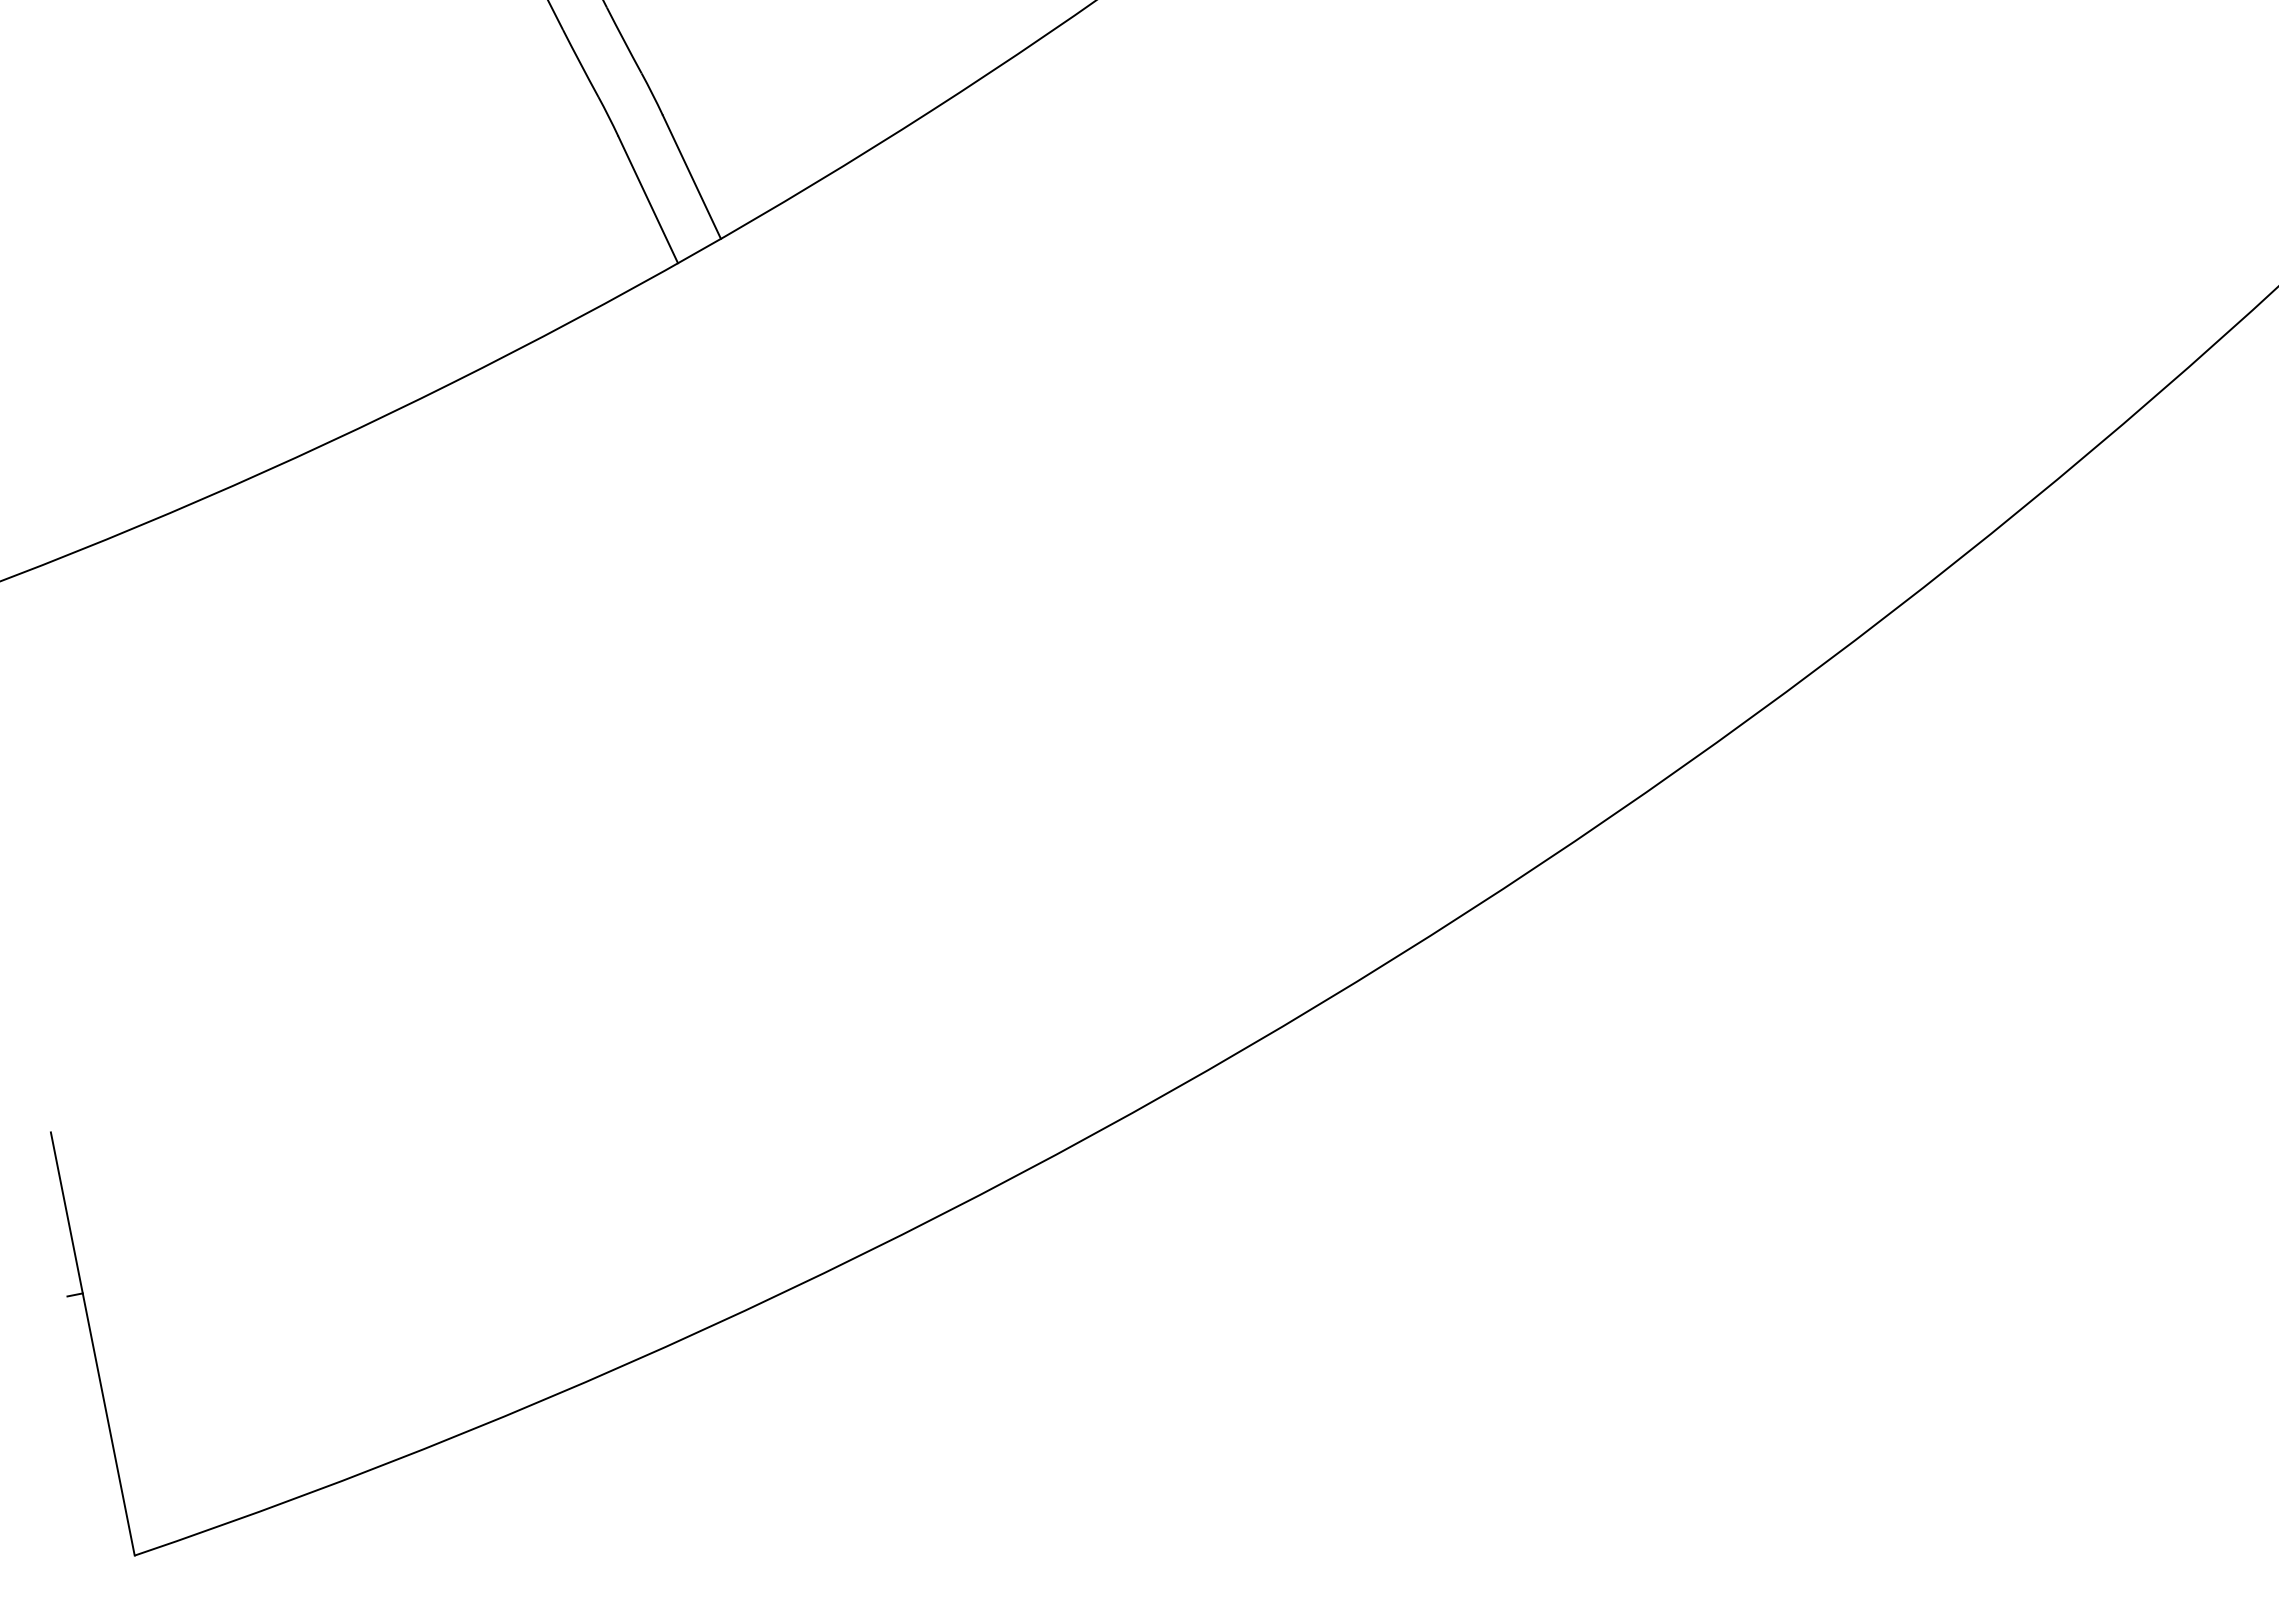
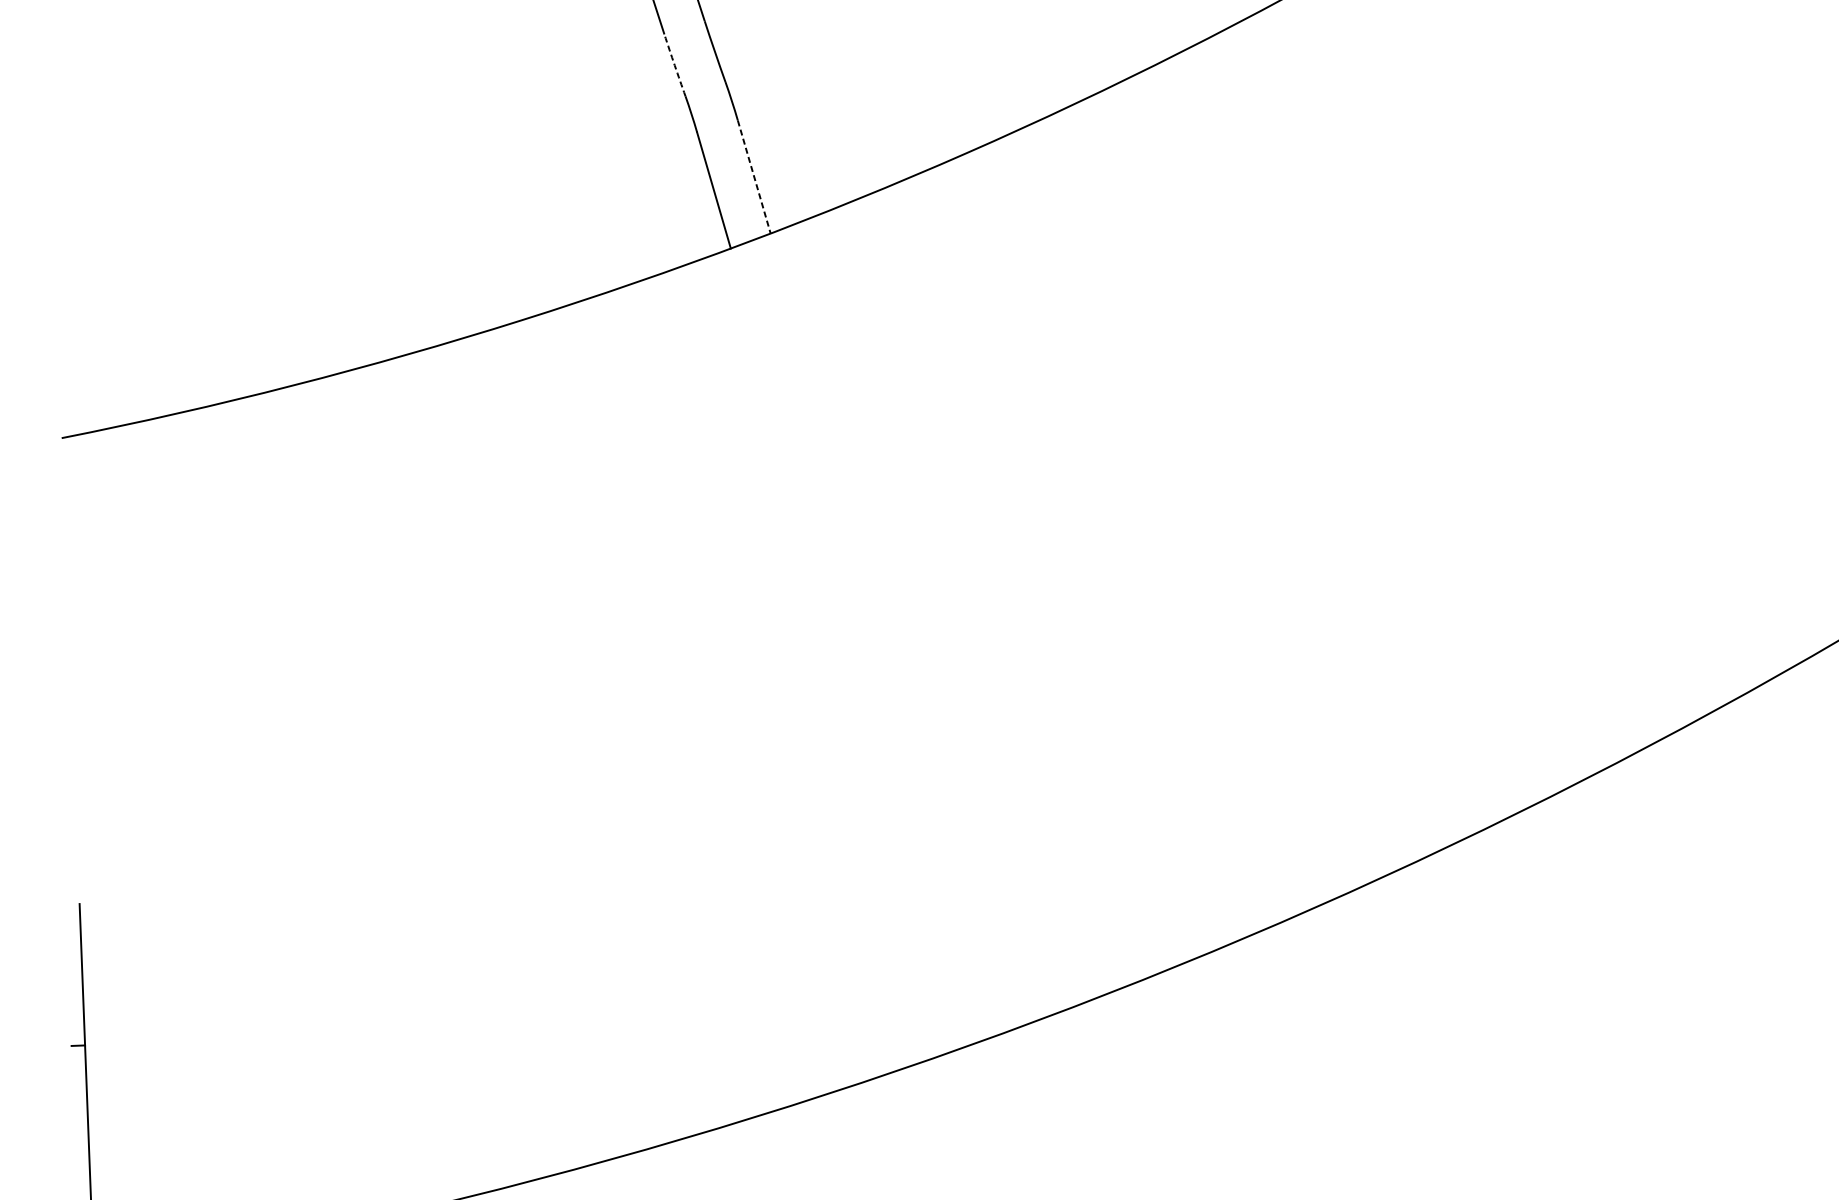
arc: (580, 63) -> (674, 65), solid -> dashed
line: (692, 177) -> (754, 177), solid -> dashed

